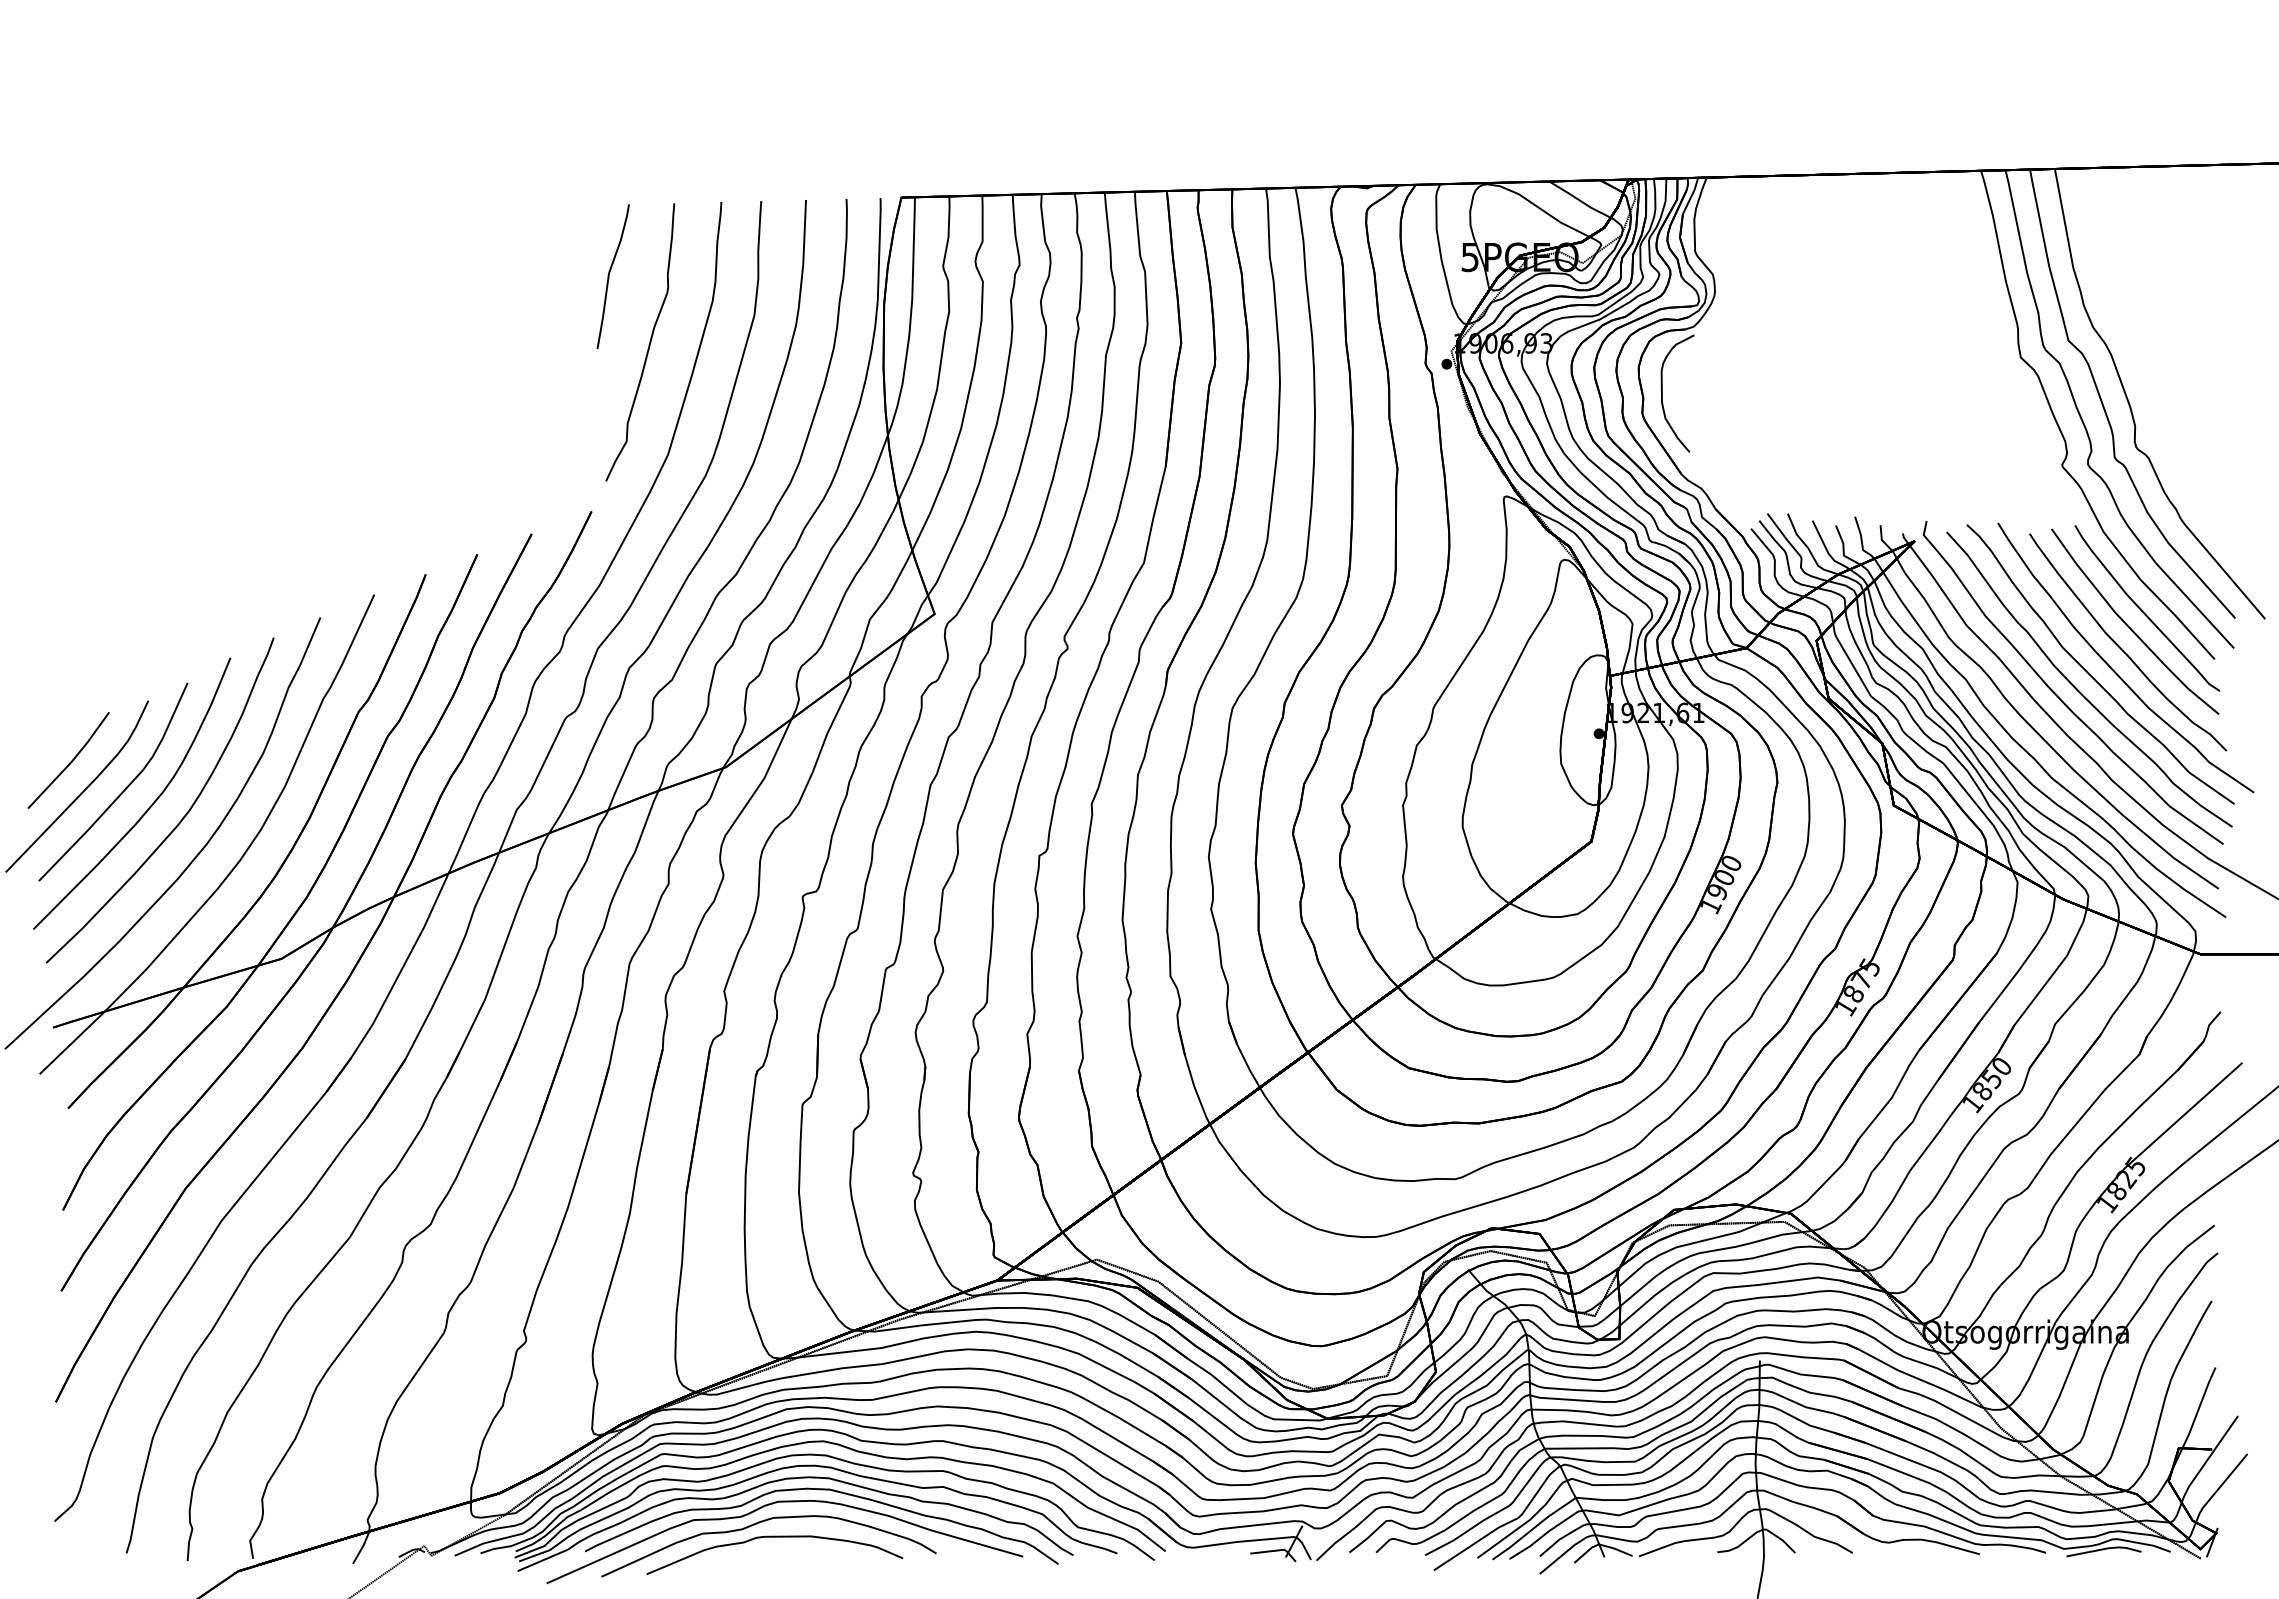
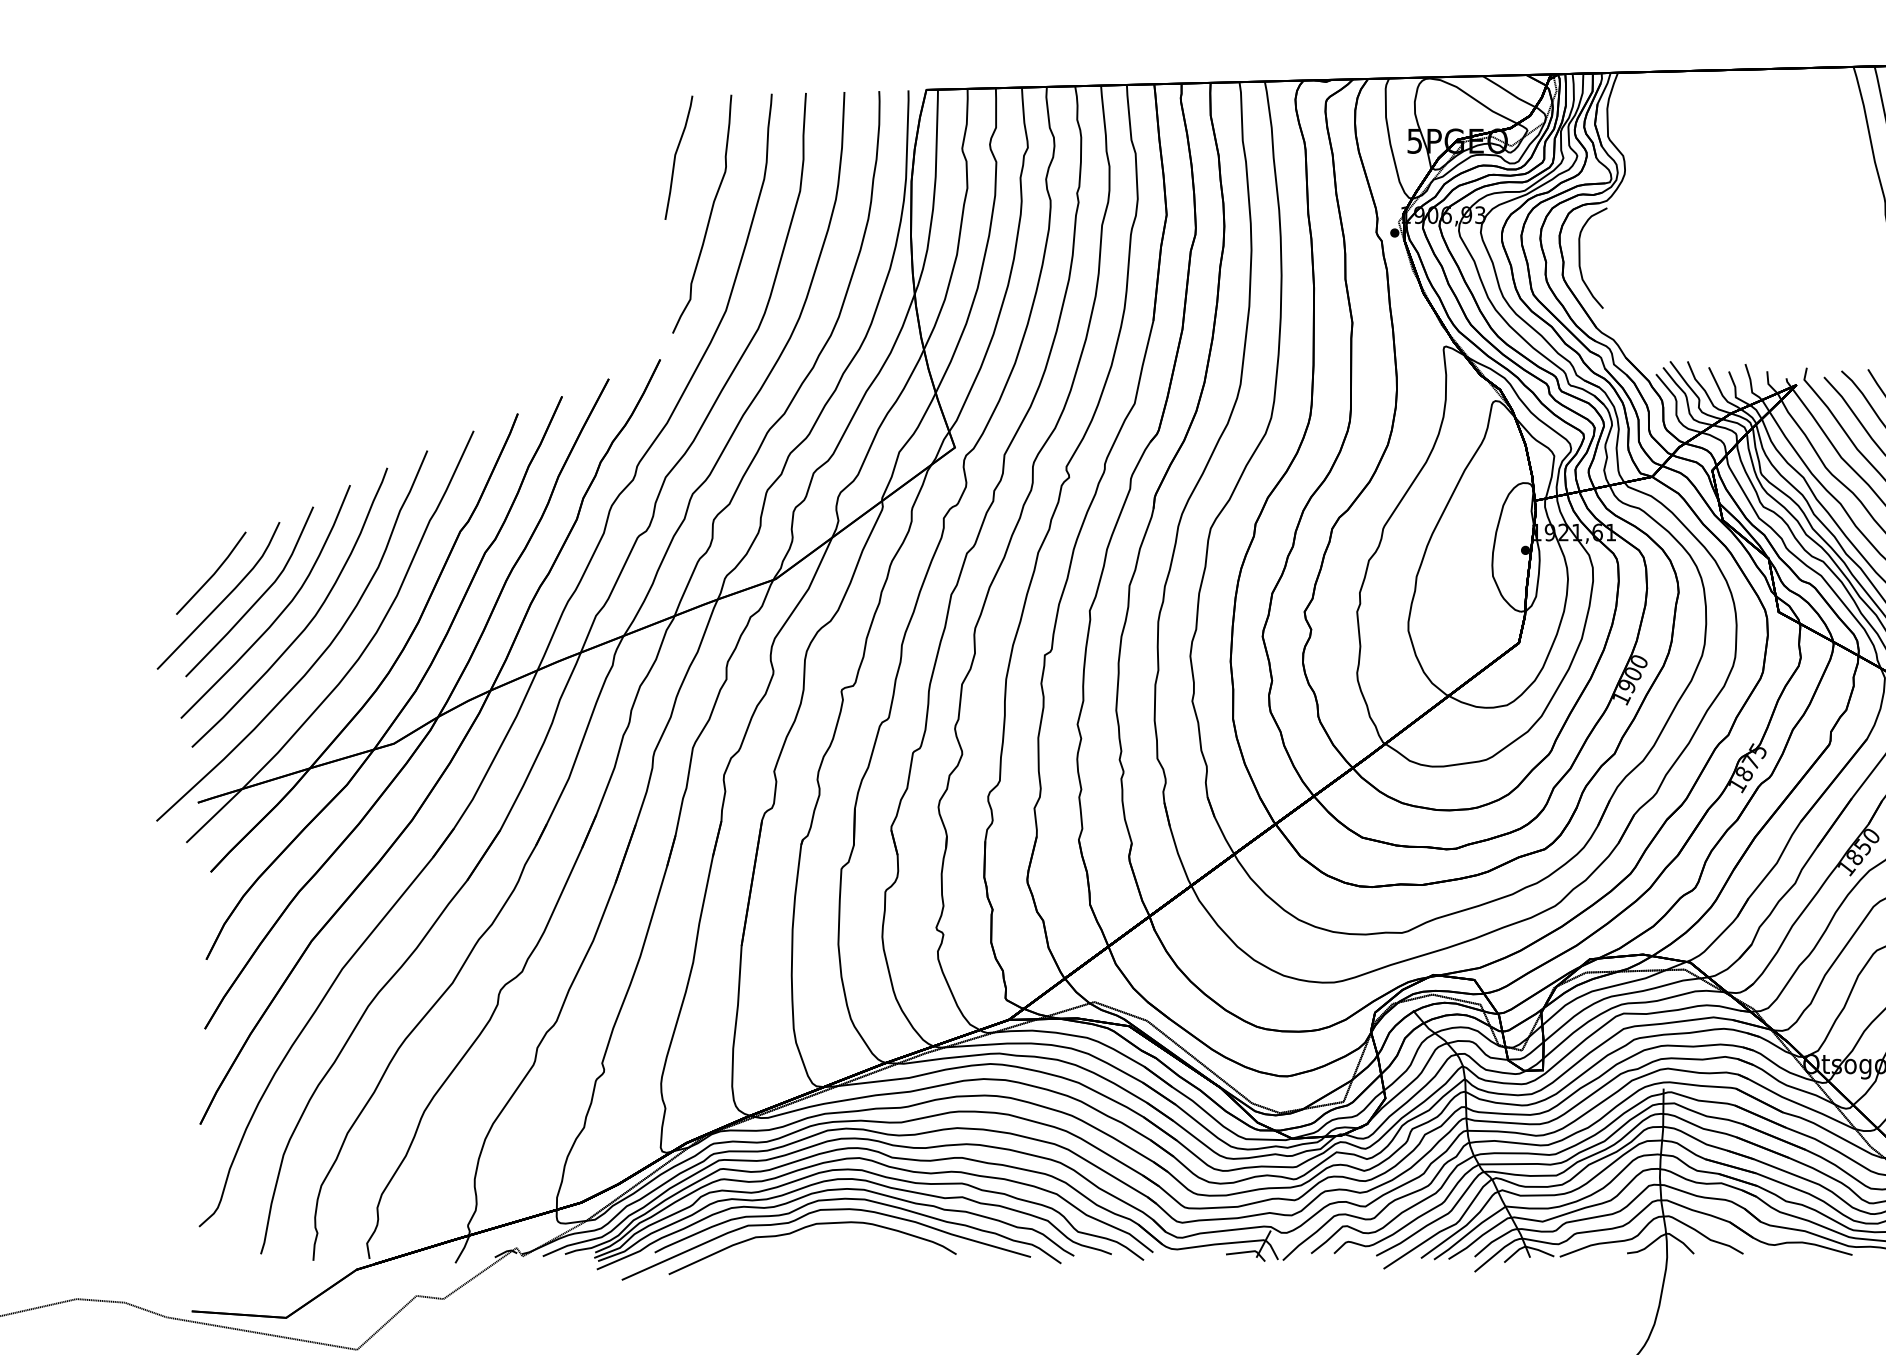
curve: (774, 1537) -> (817, 1240), removed

